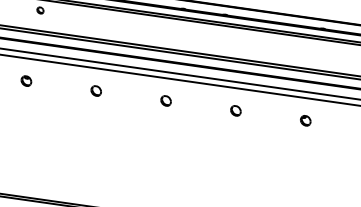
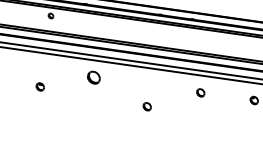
part: (26, 80) -> (40, 86), moved
part: (95, 90) -> (93, 77), size x1.6
part: (165, 100) -> (146, 106), moved

